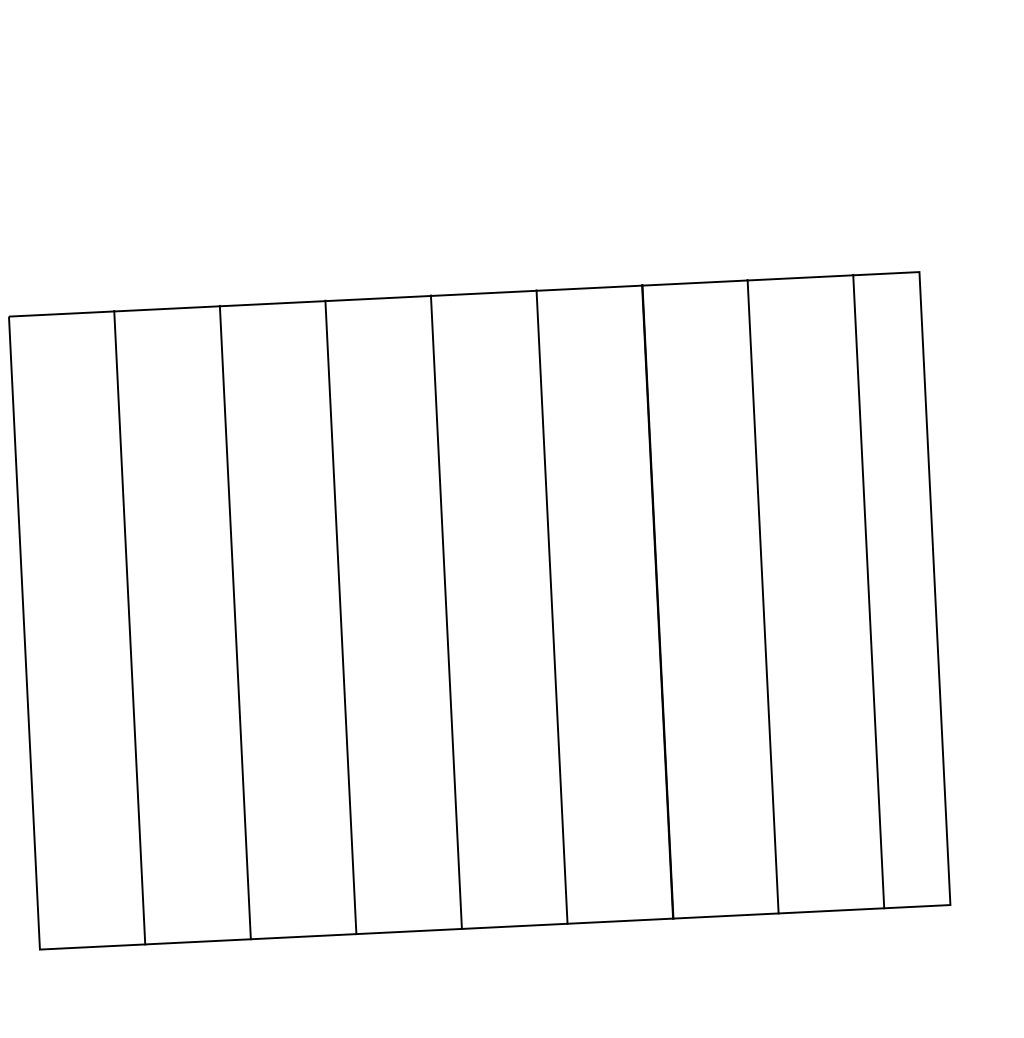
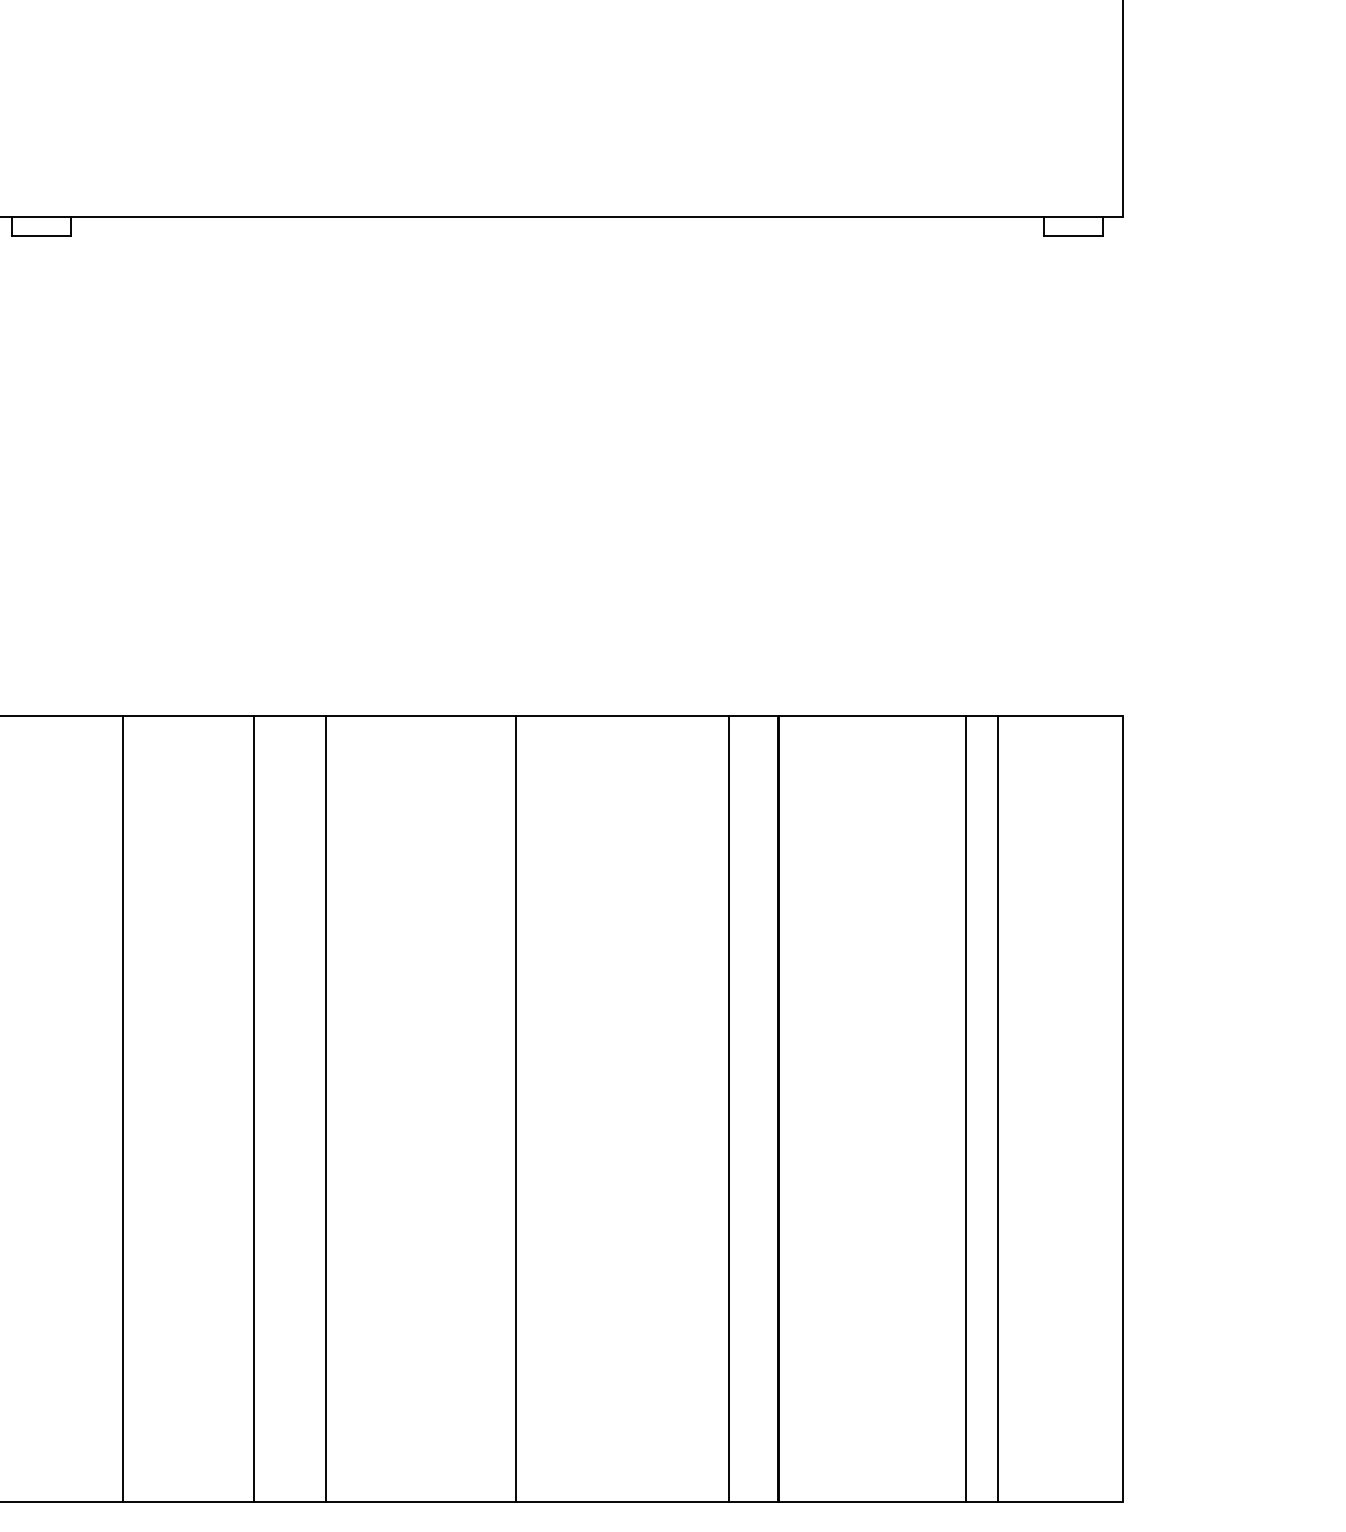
line: (868, 591) -> (997, 1108), moved
line: (763, 596) -> (966, 1108), moved
line: (552, 606) -> (729, 1108), moved
line: (341, 616) -> (326, 1108), moved

